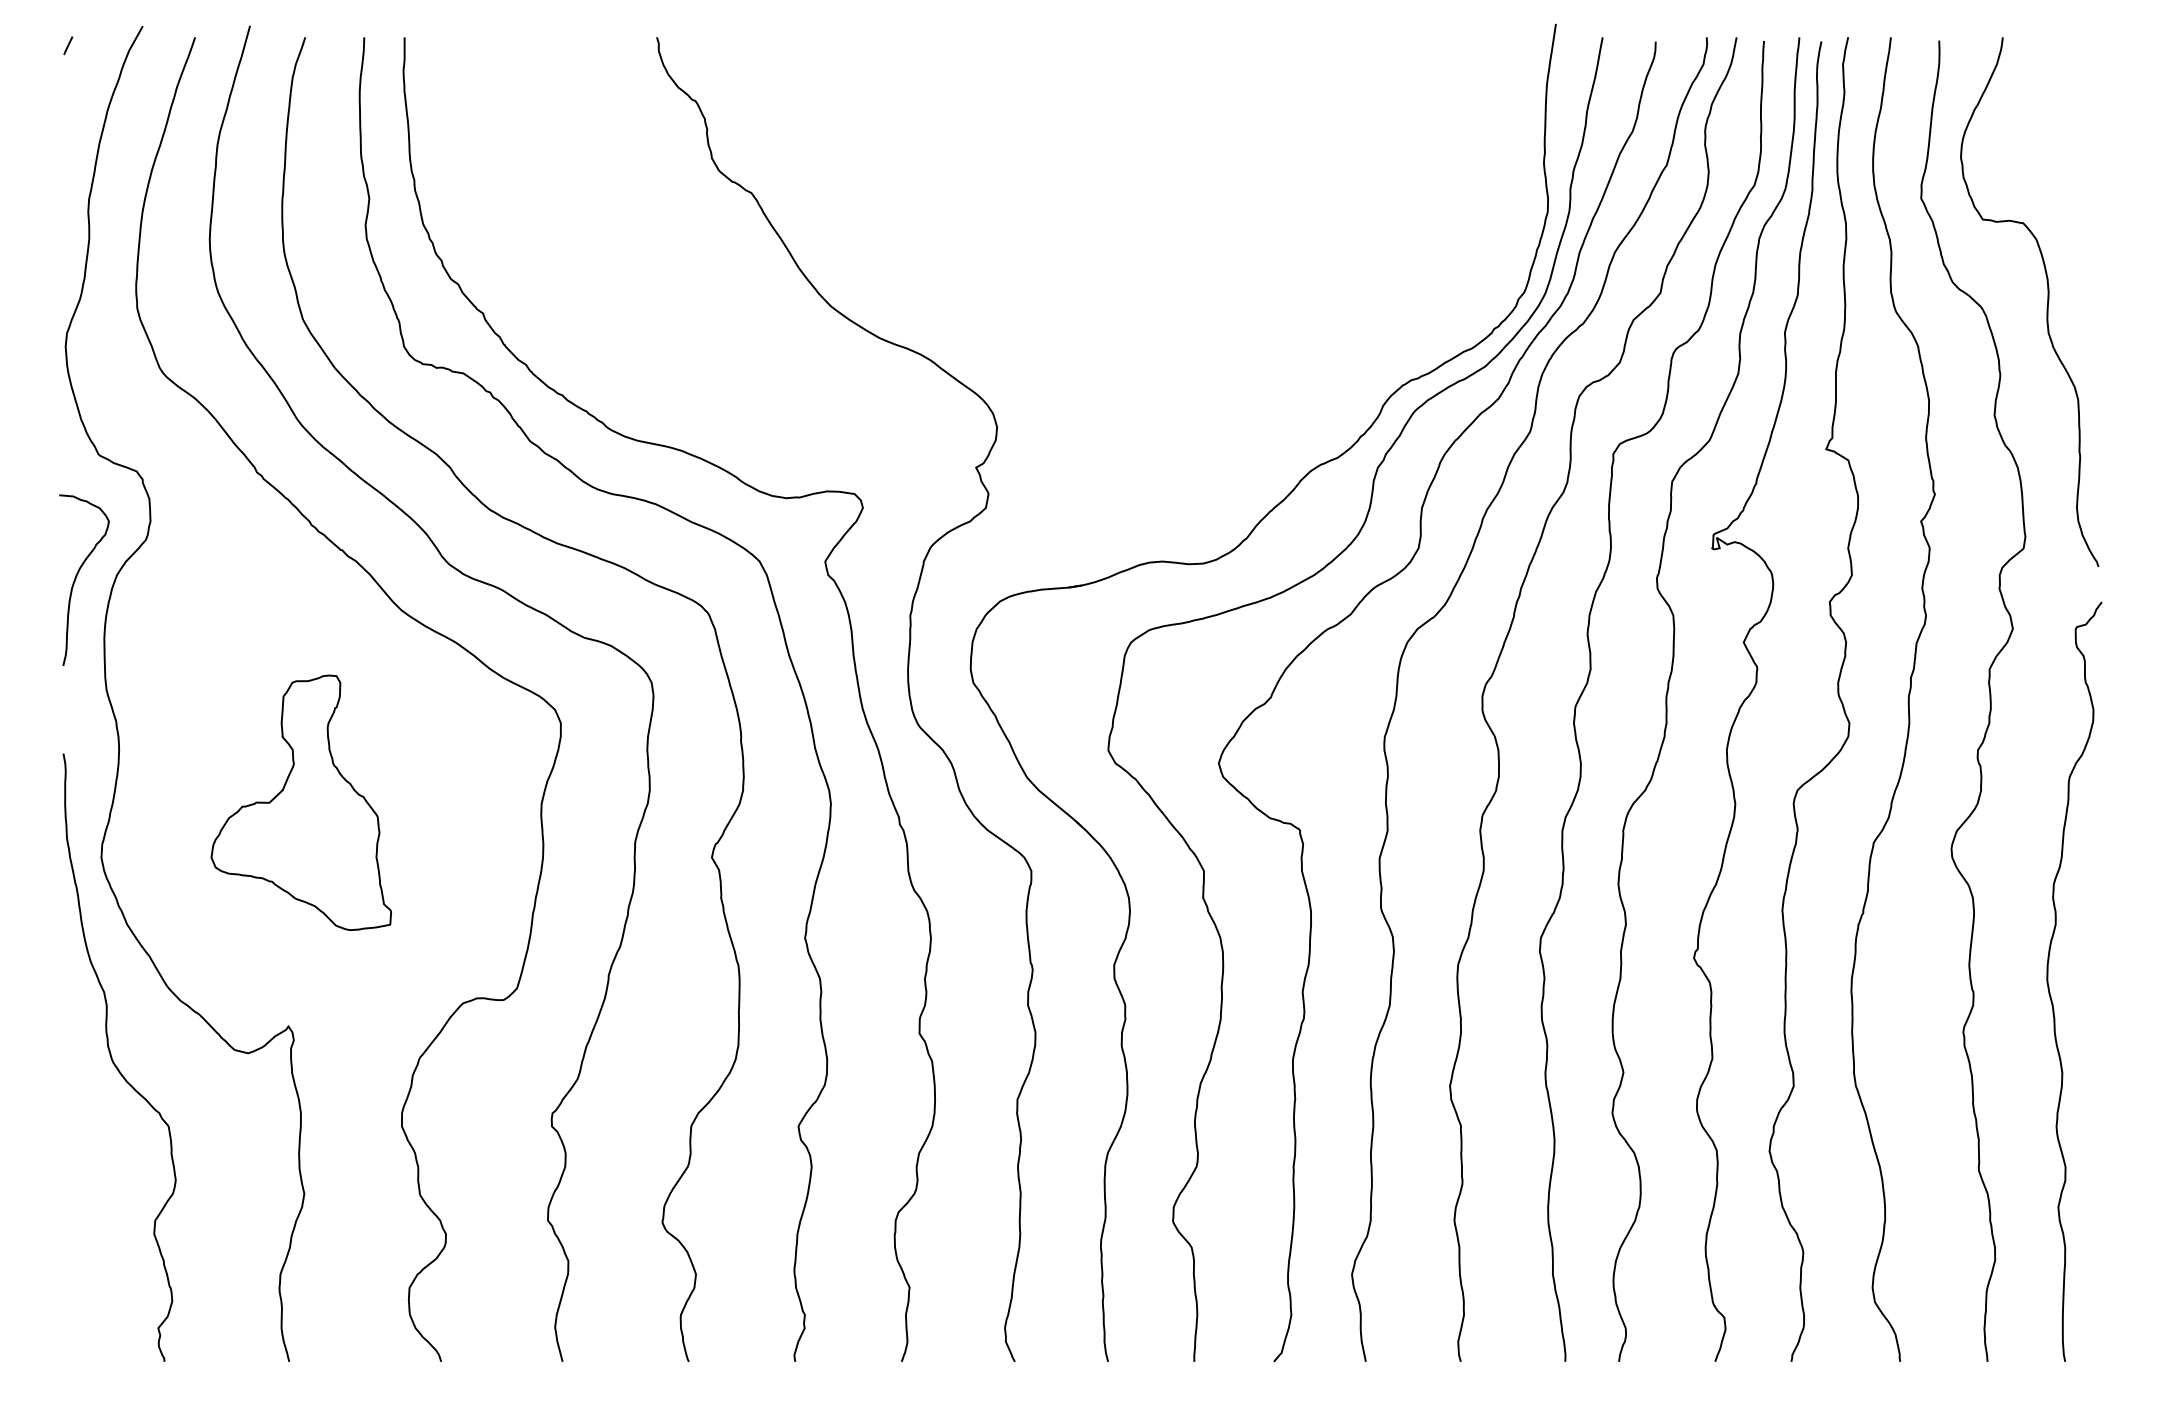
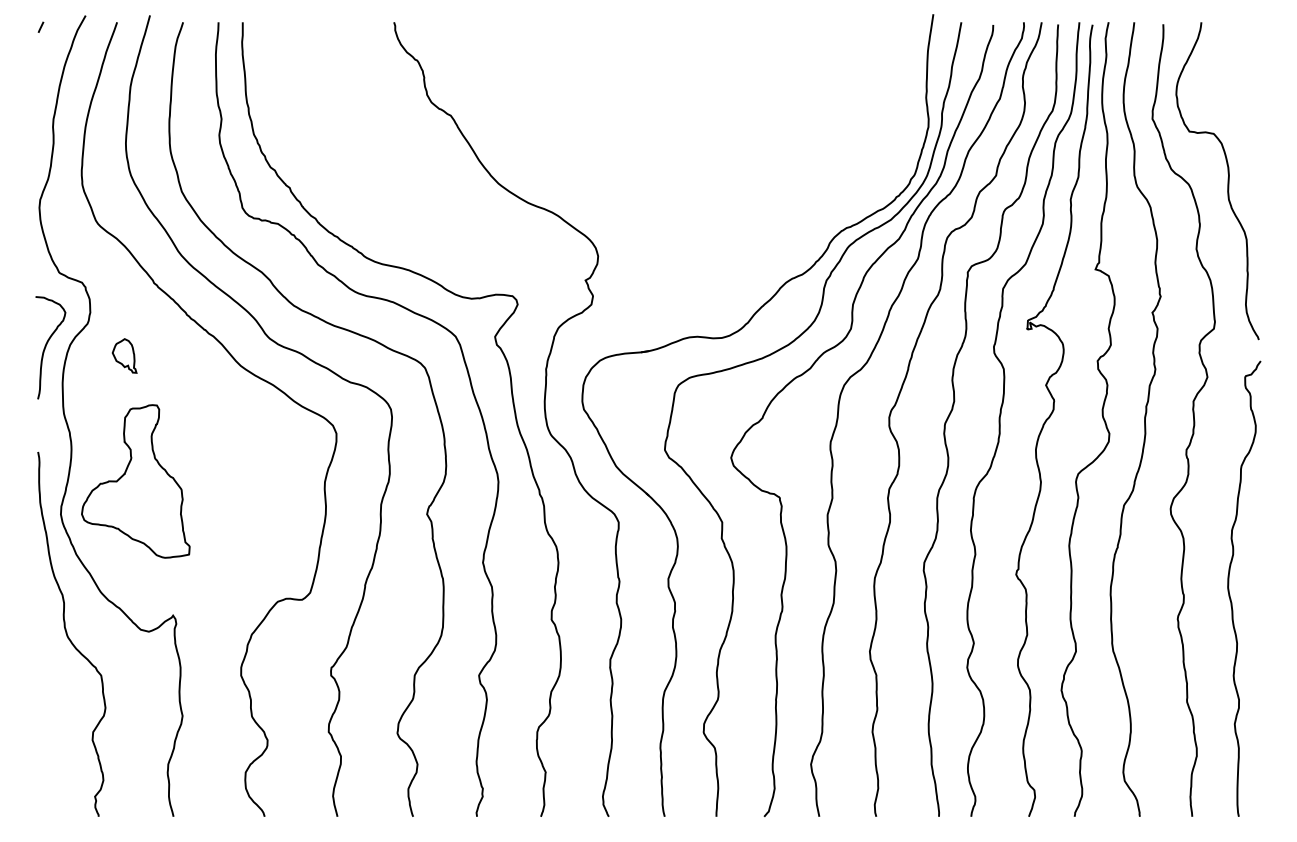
part: (207, 592) -> (124, 355), added
part: (300, 802) -> (135, 481), moved

